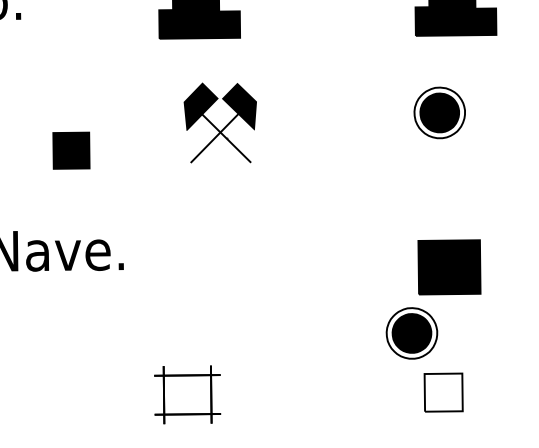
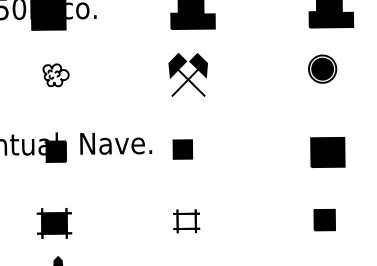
part: (219, 122) -> (187, 74), moved
part: (70, 150) -> (182, 149), moved
part: (411, 332) -> (307, 187), removed
fill: (443, 391) -> (324, 219), added
part: (187, 395) -> (186, 221), size x0.71

